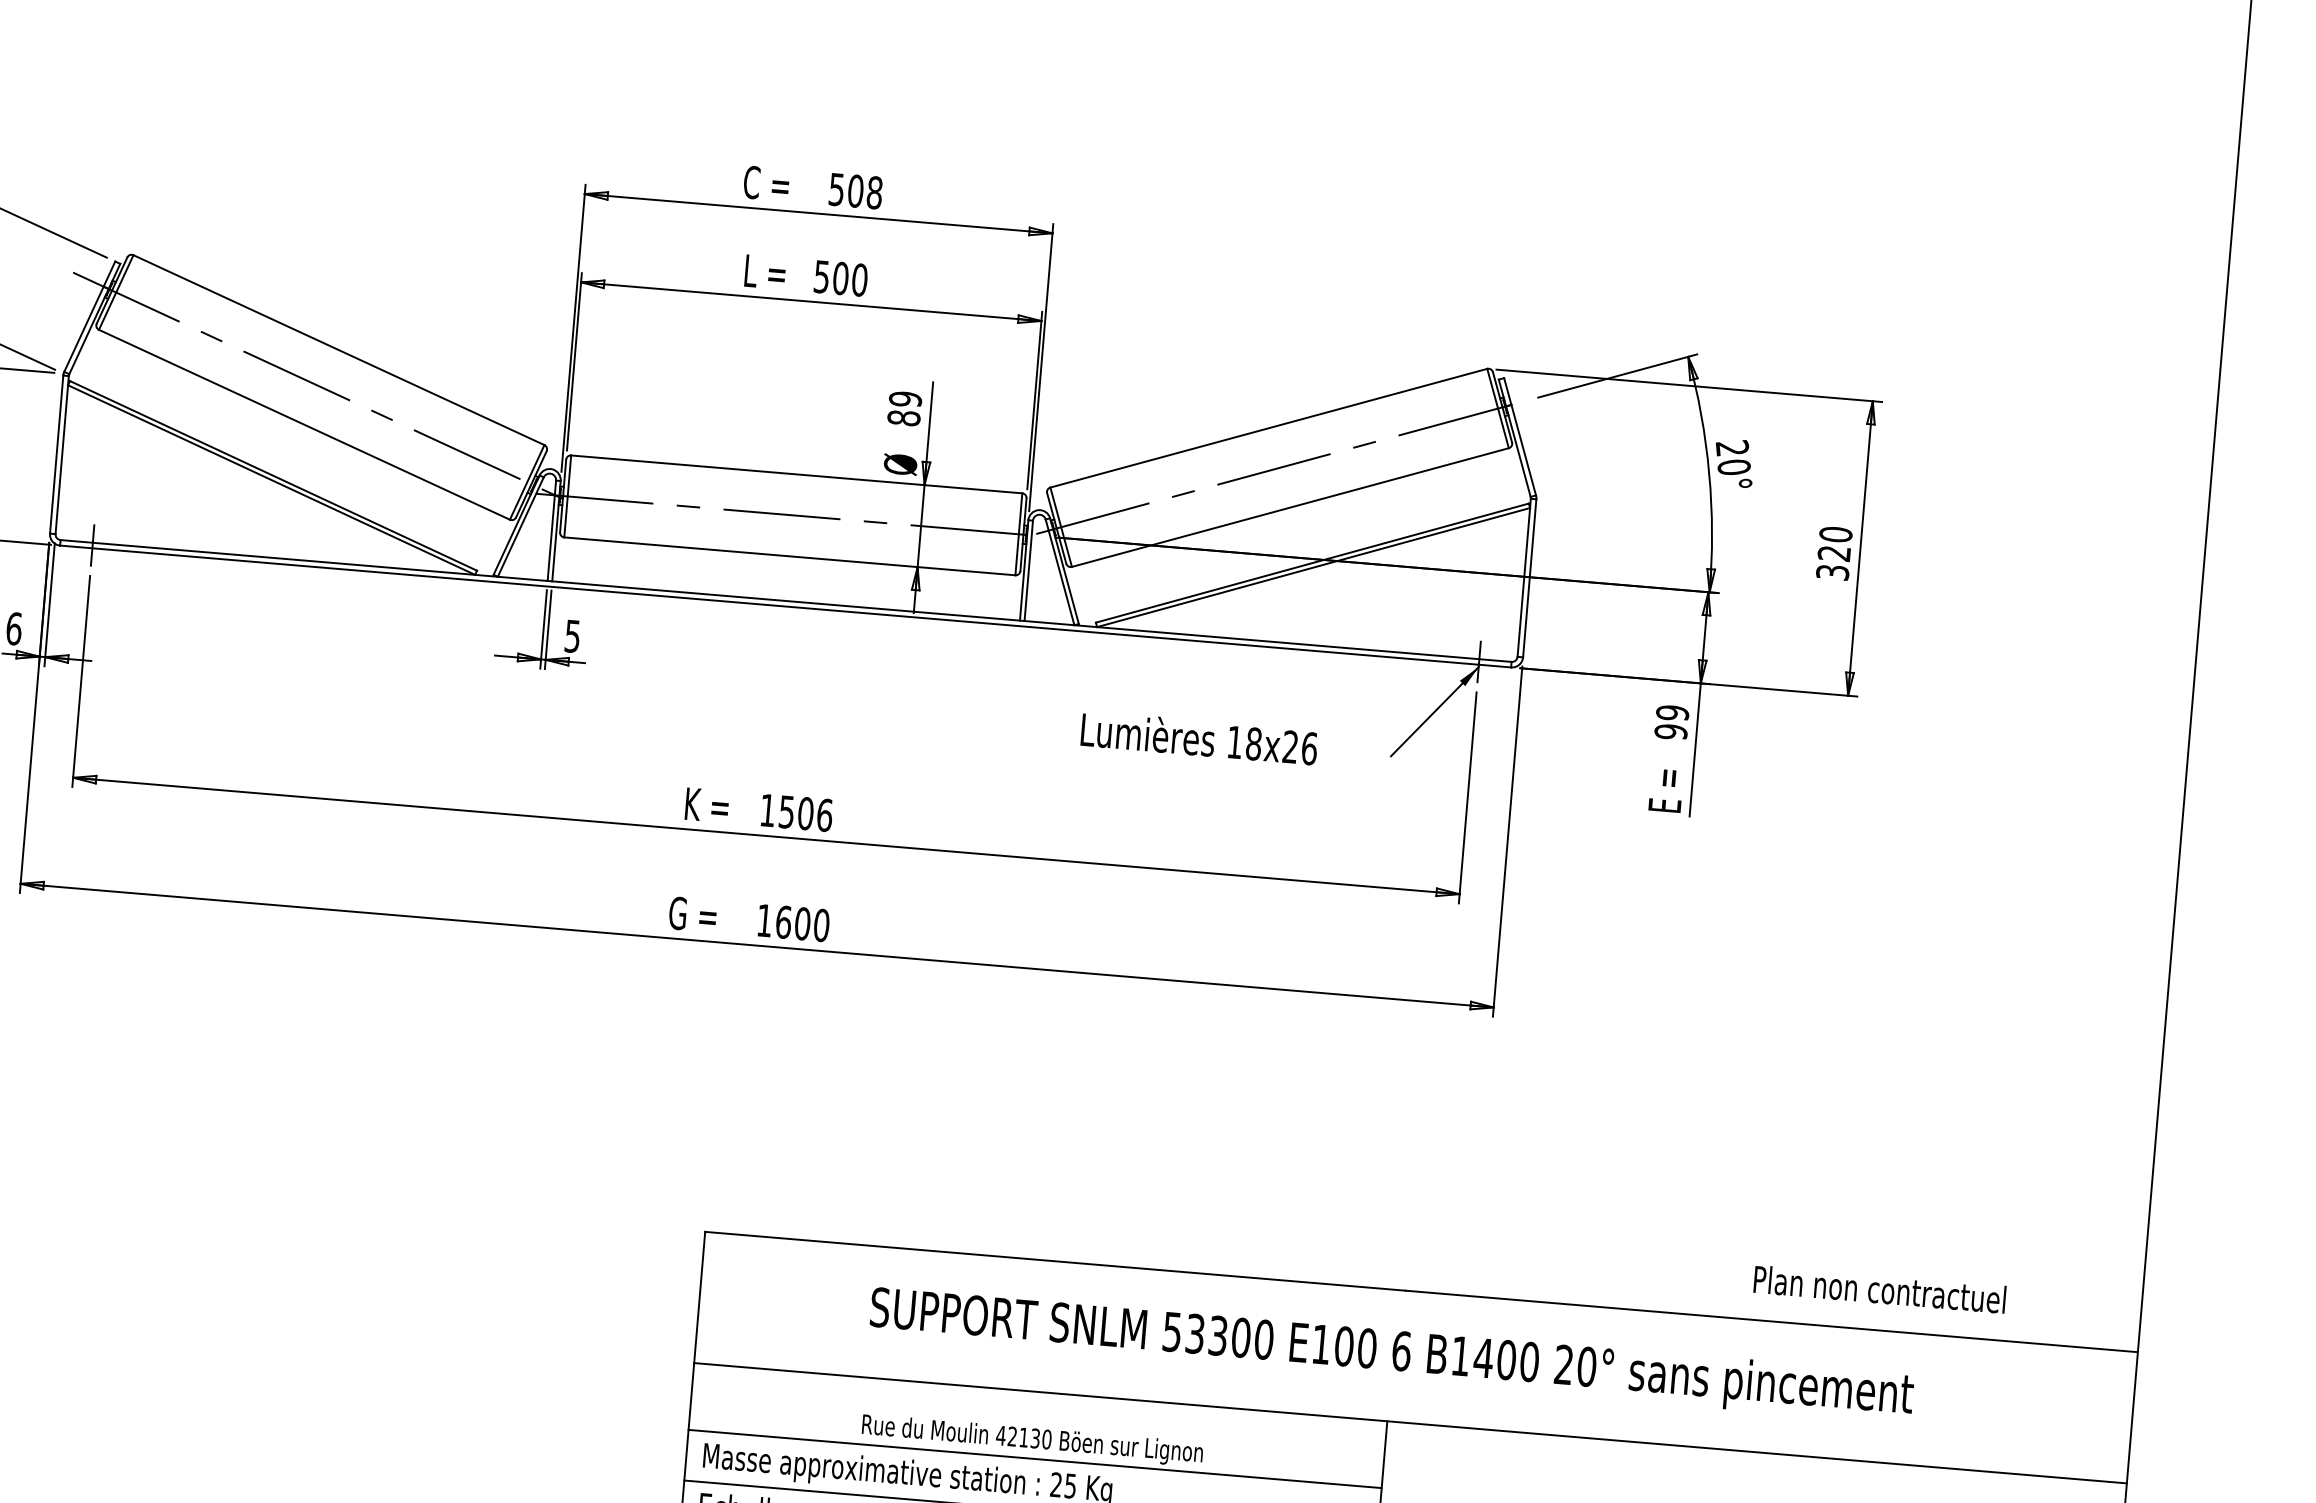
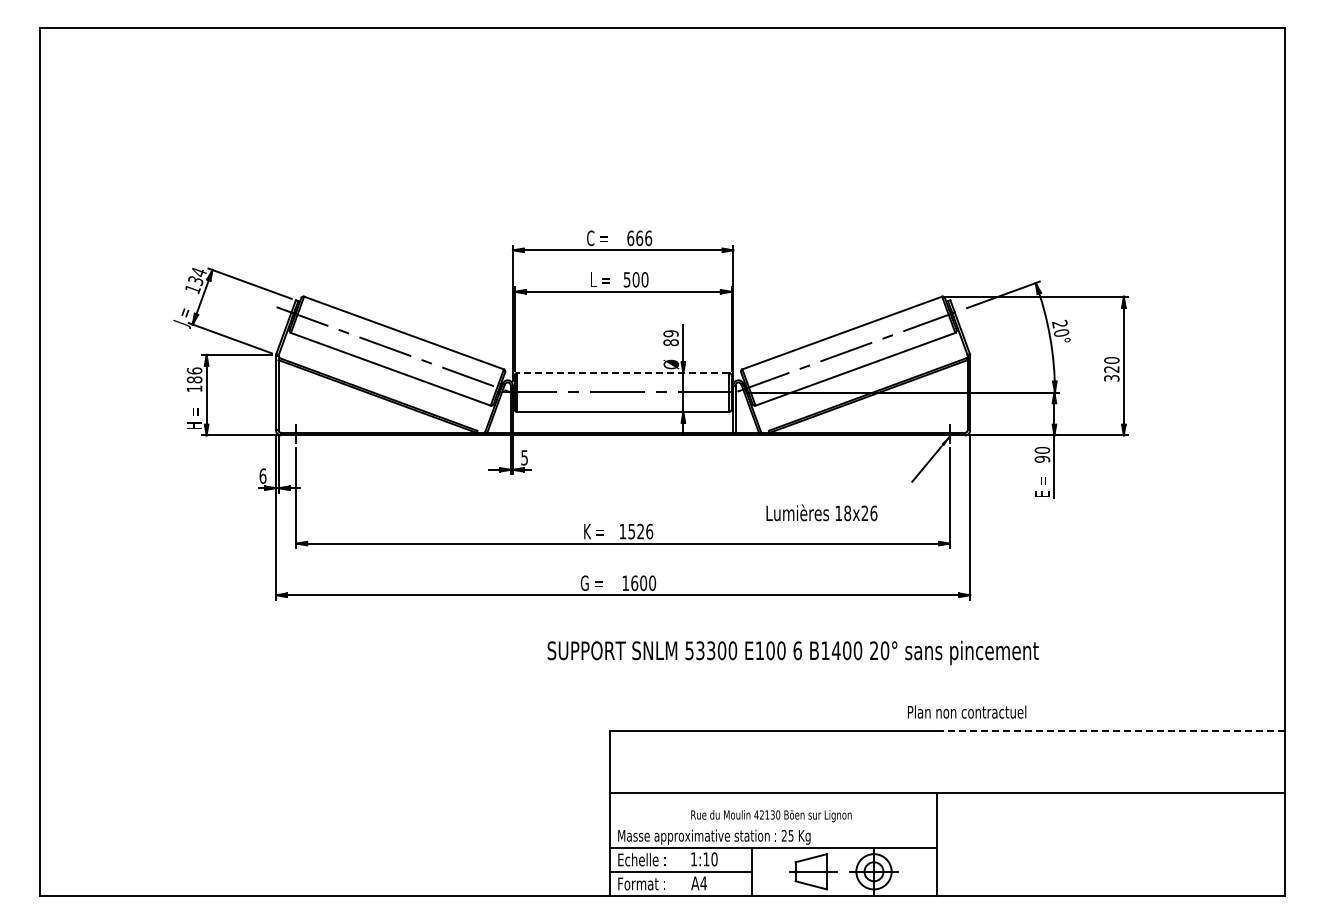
text: (855, 191) -> (639, 238), 508 -> 666
line: (795, 474) -> (622, 373), solid -> dashed
text: (1672, 713) -> (1042, 450), 99 -> 90
text: (1198, 737) -> (821, 512), moved
text: (805, 813) -> (640, 531), 1506 -> 1526
text: (1880, 1288) -> (967, 711), moved
line: (1771, 1321) -> (1112, 731), solid -> dashed
text: (1390, 1354) -> (792, 652), moved
line: (1035, 1458) -> (773, 824), removed

